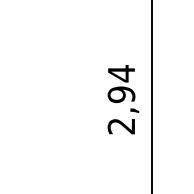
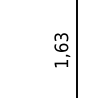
text: (121, 97) -> (61, 49), 2,94 -> 1,63

